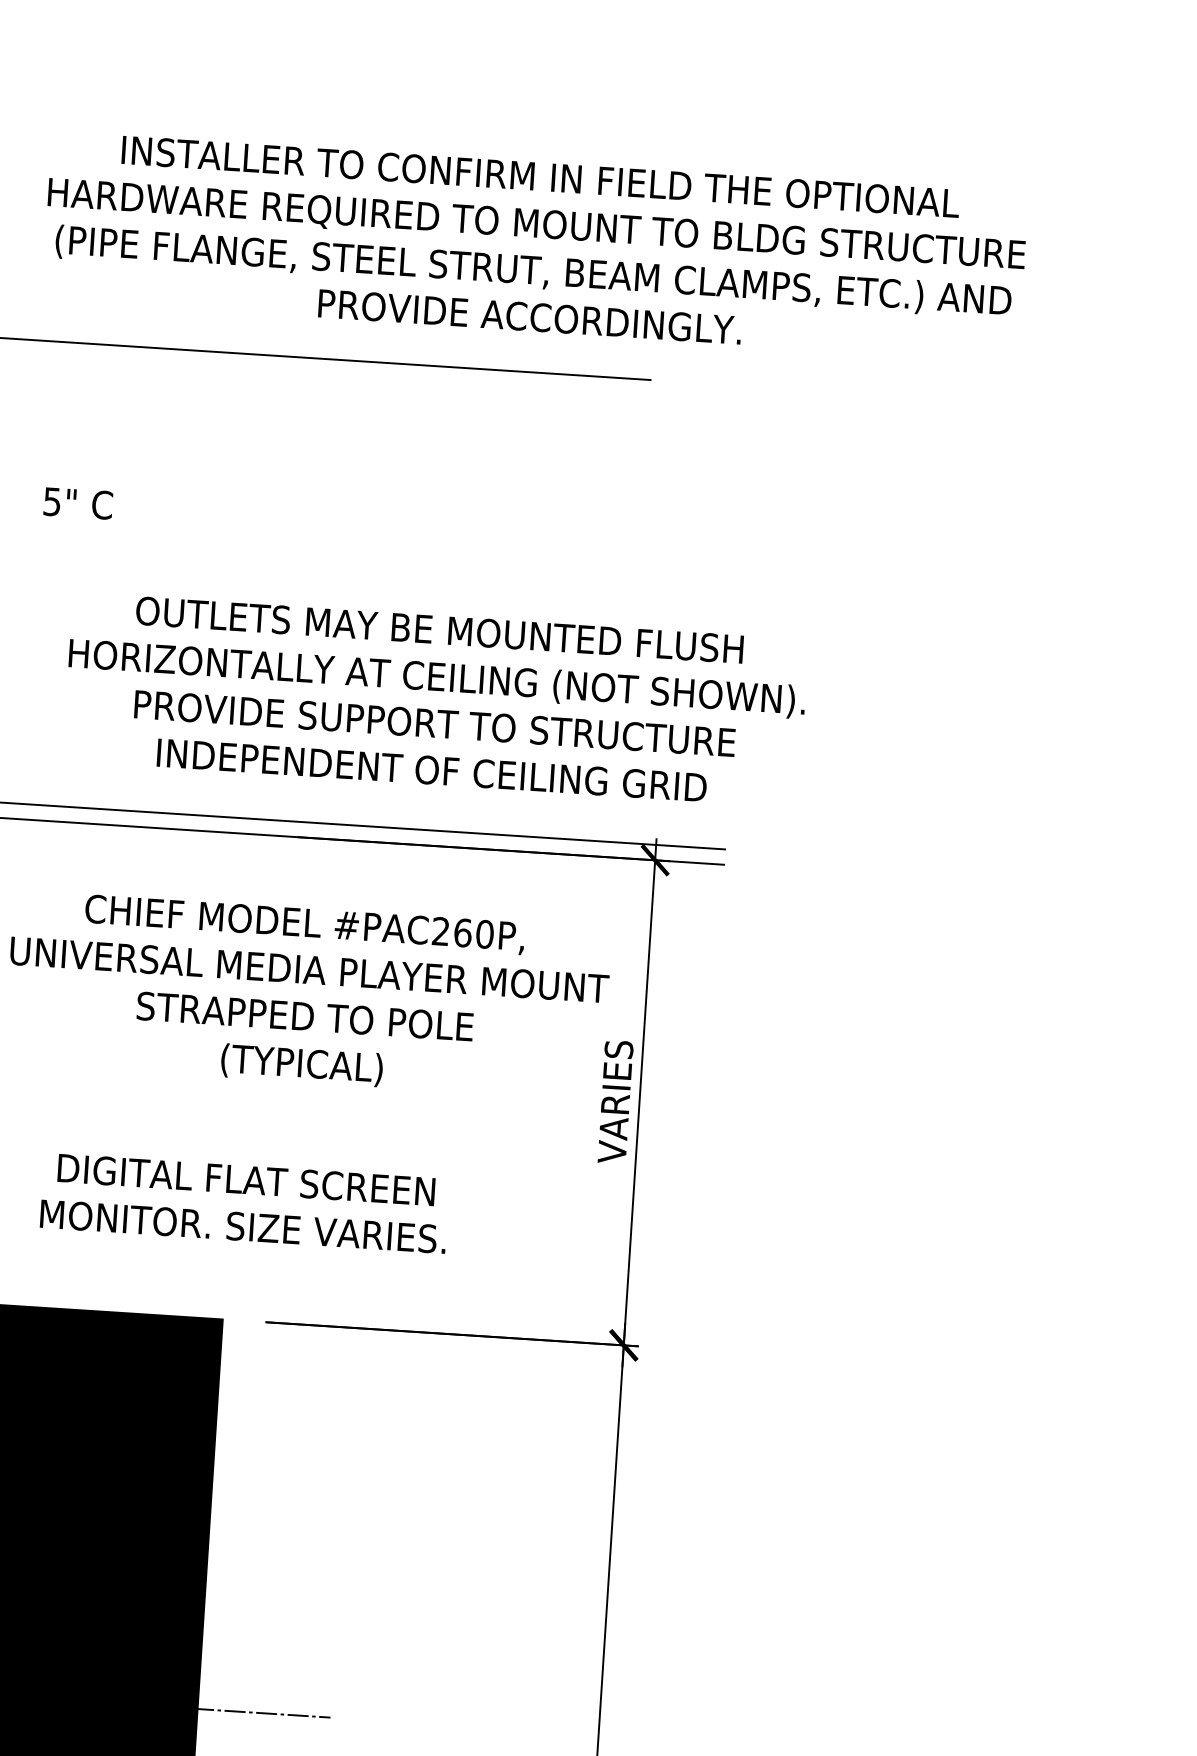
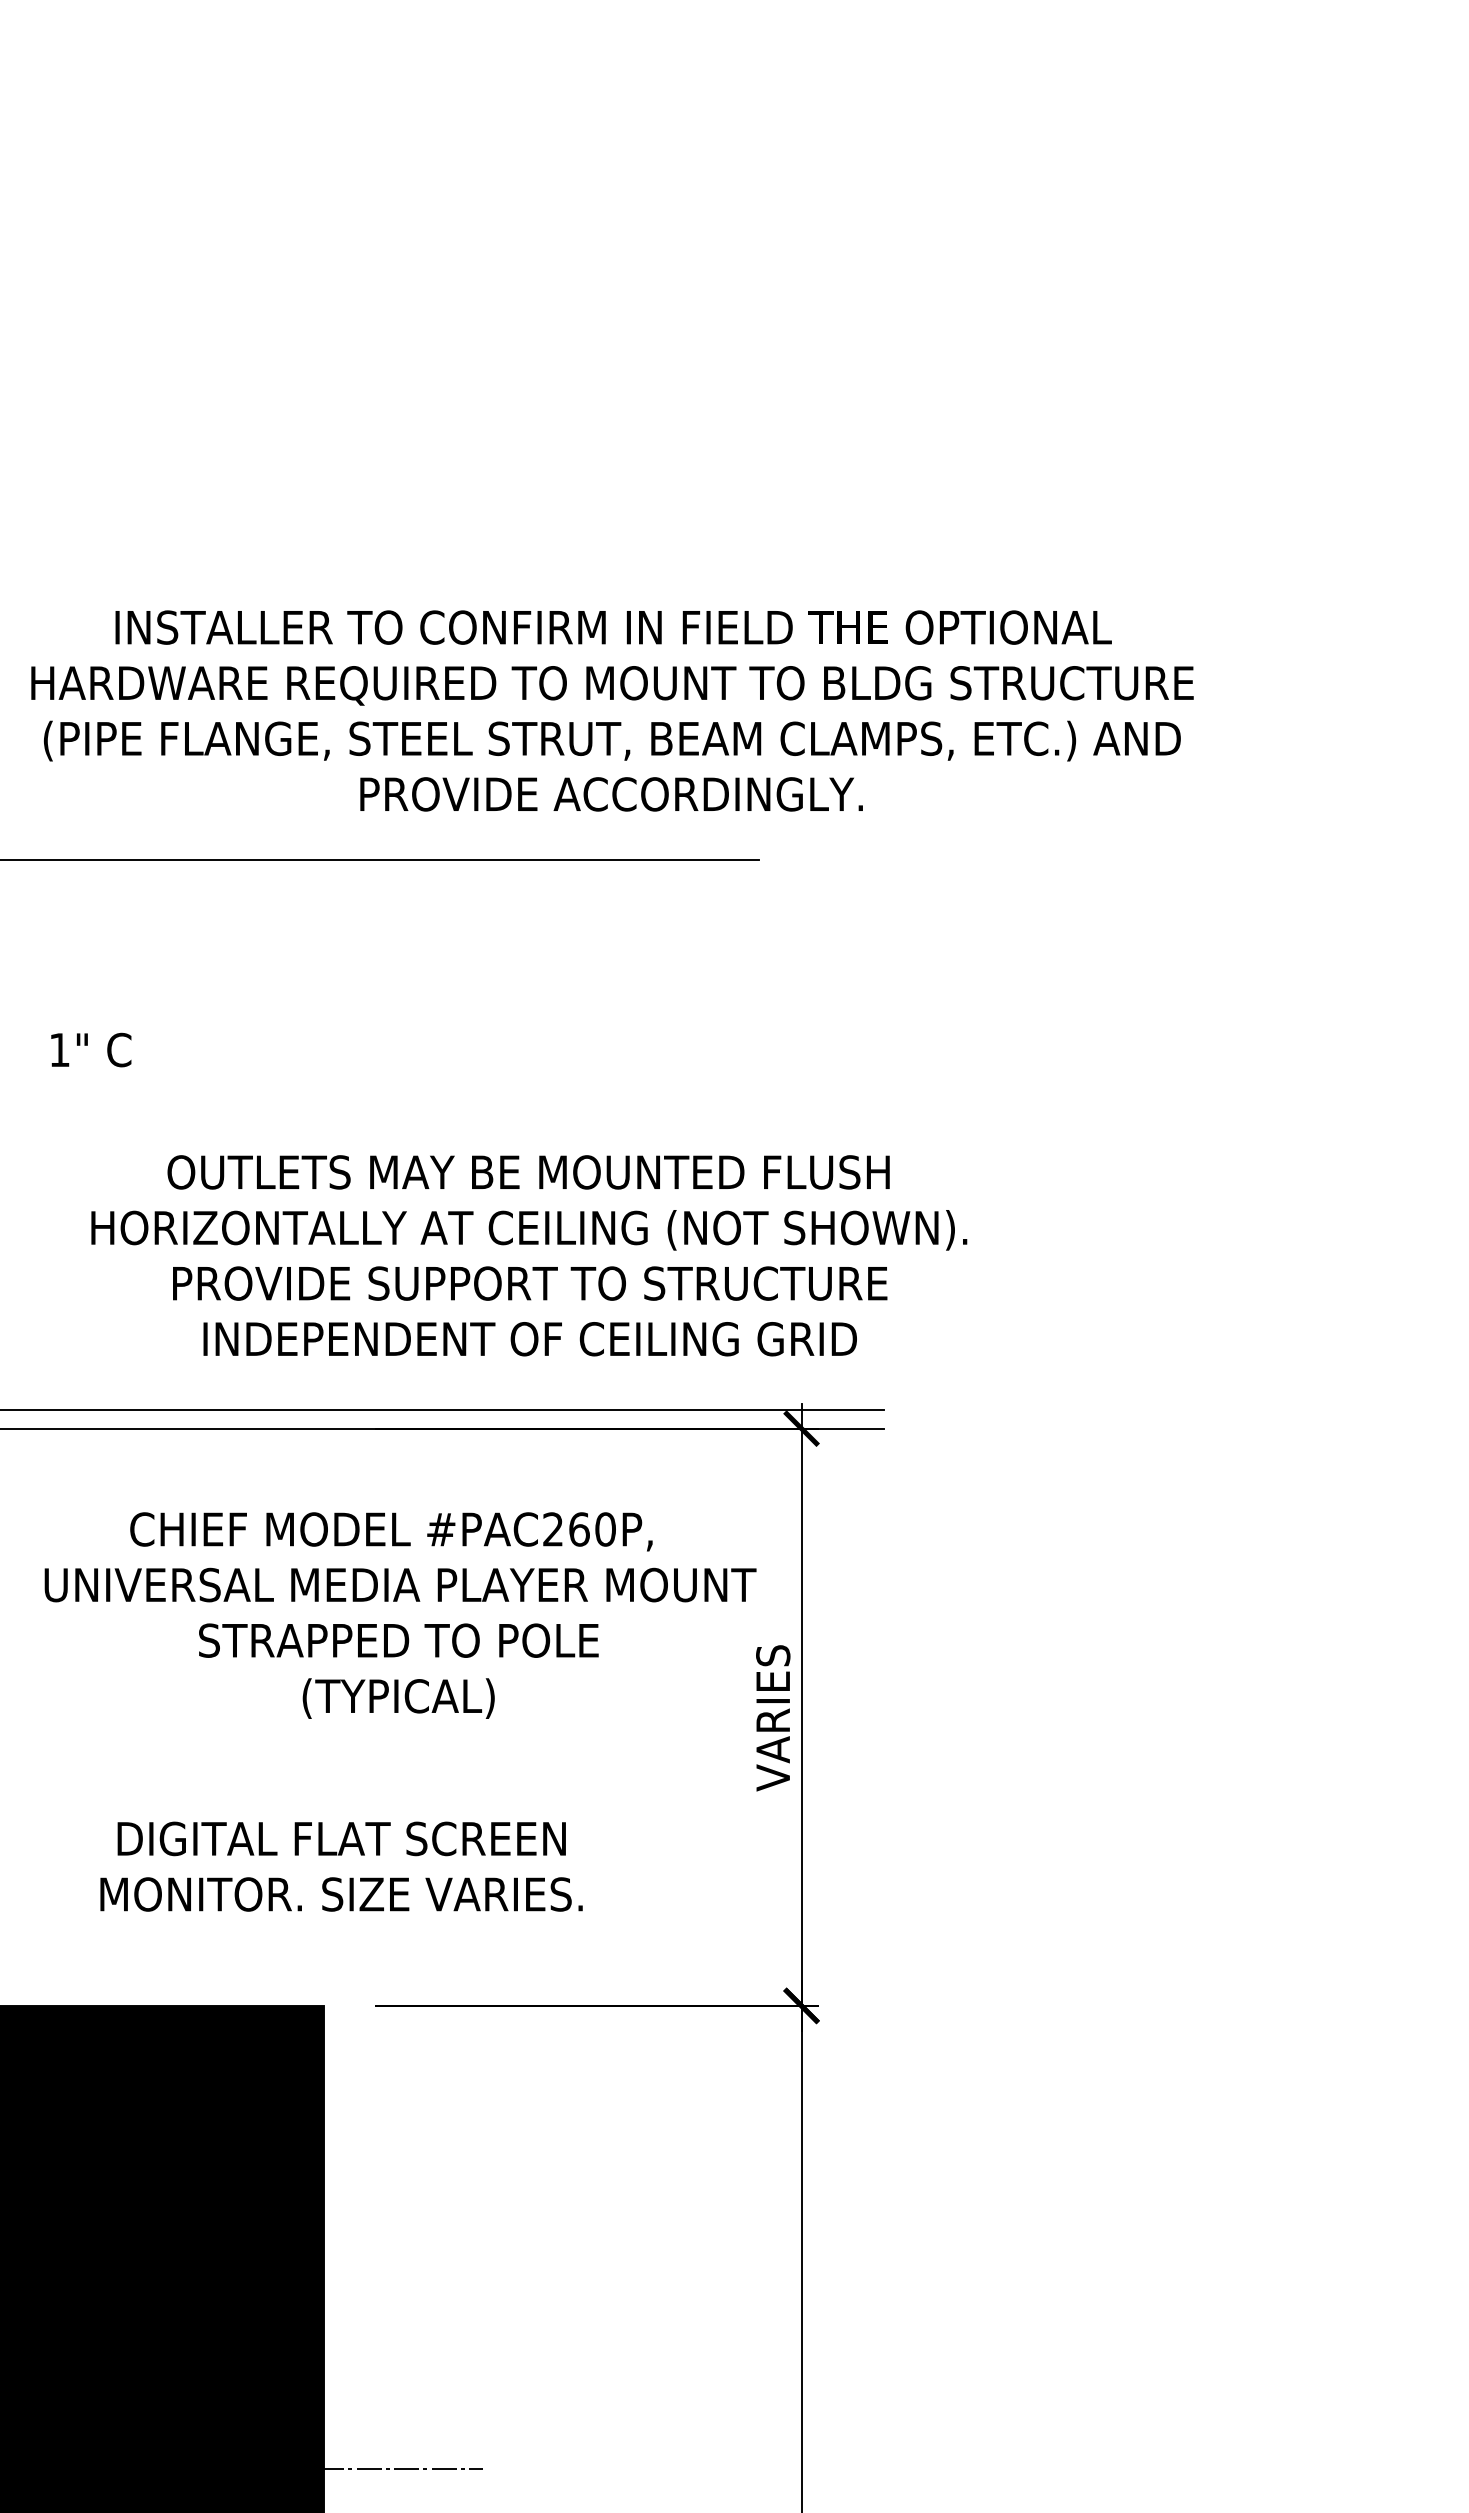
text: (52, 502) -> (59, 1050), 5" -> 1"

